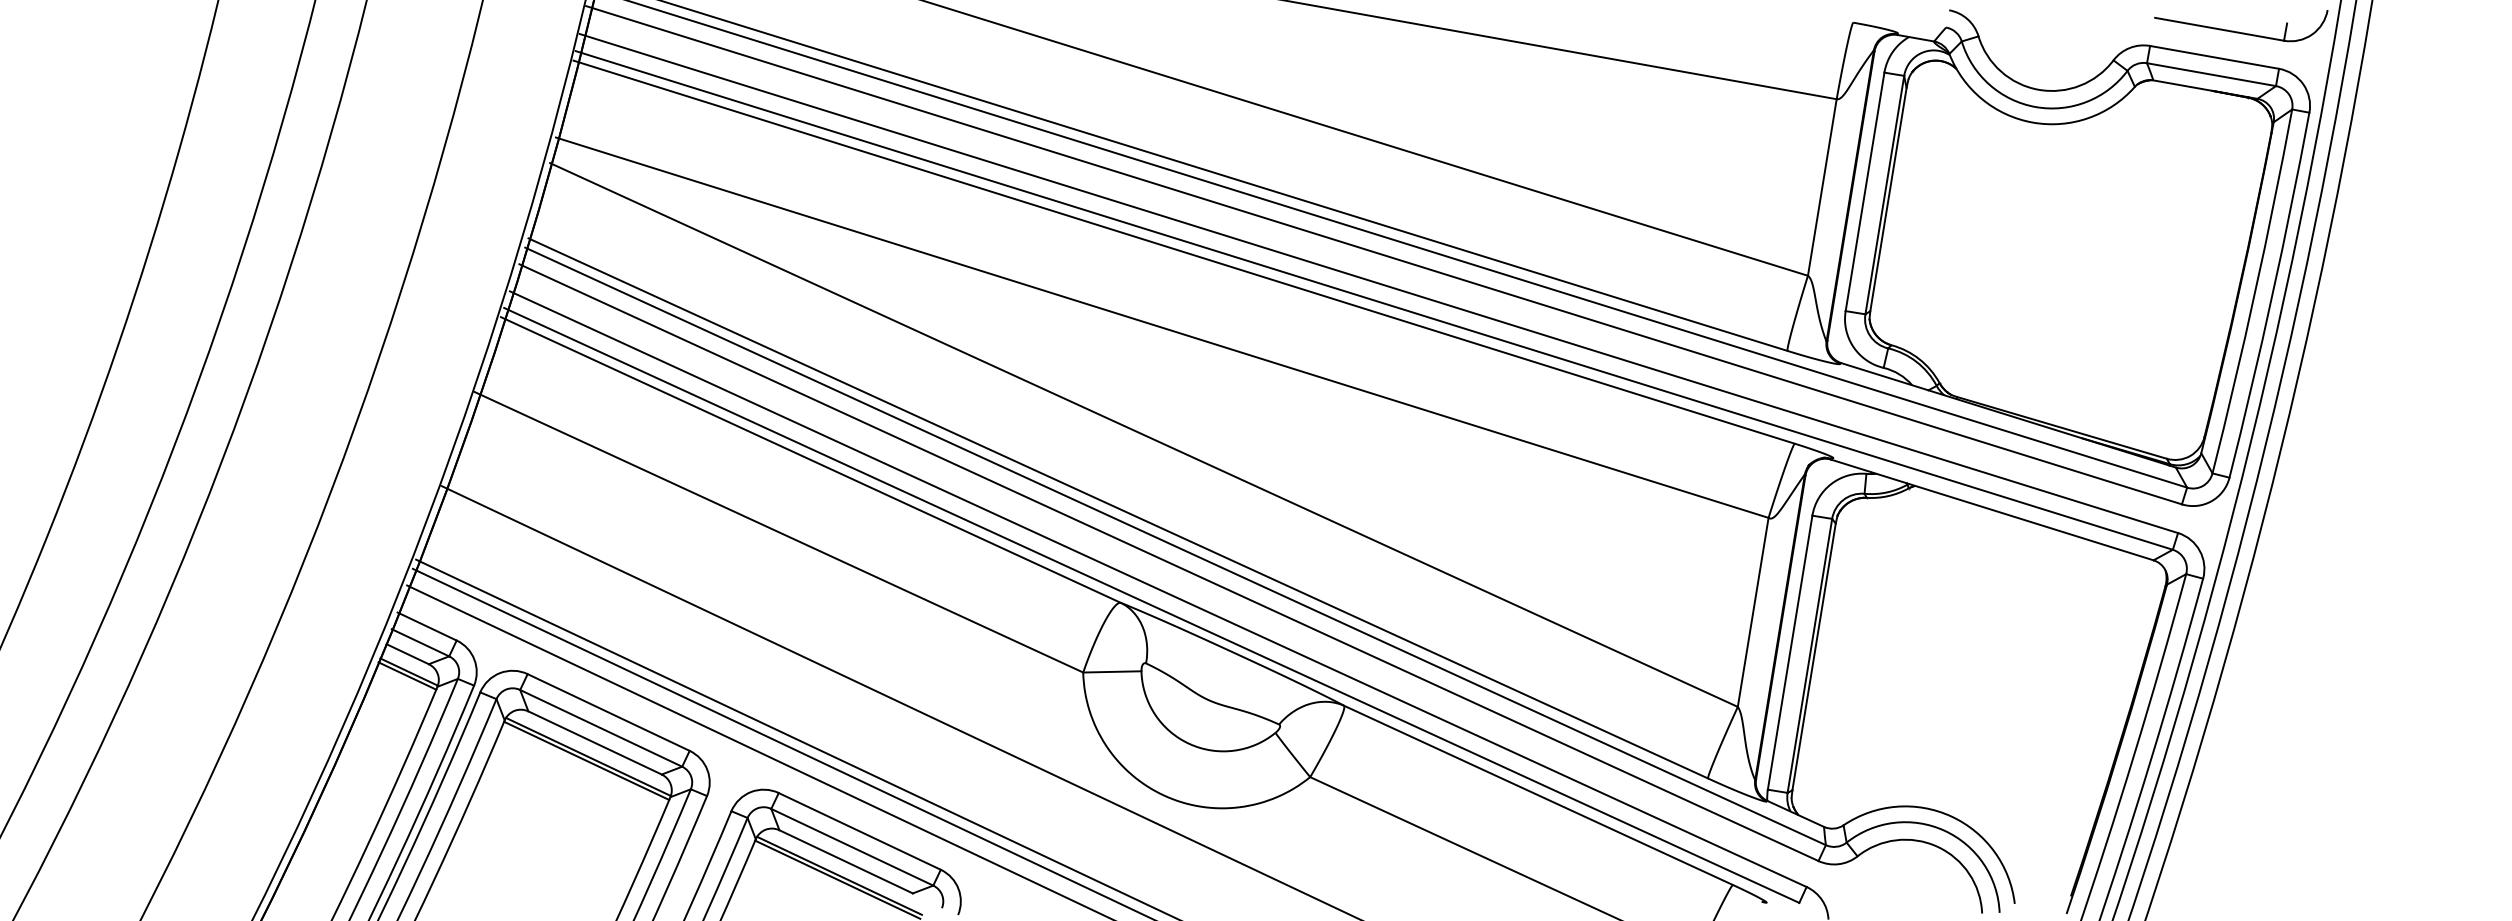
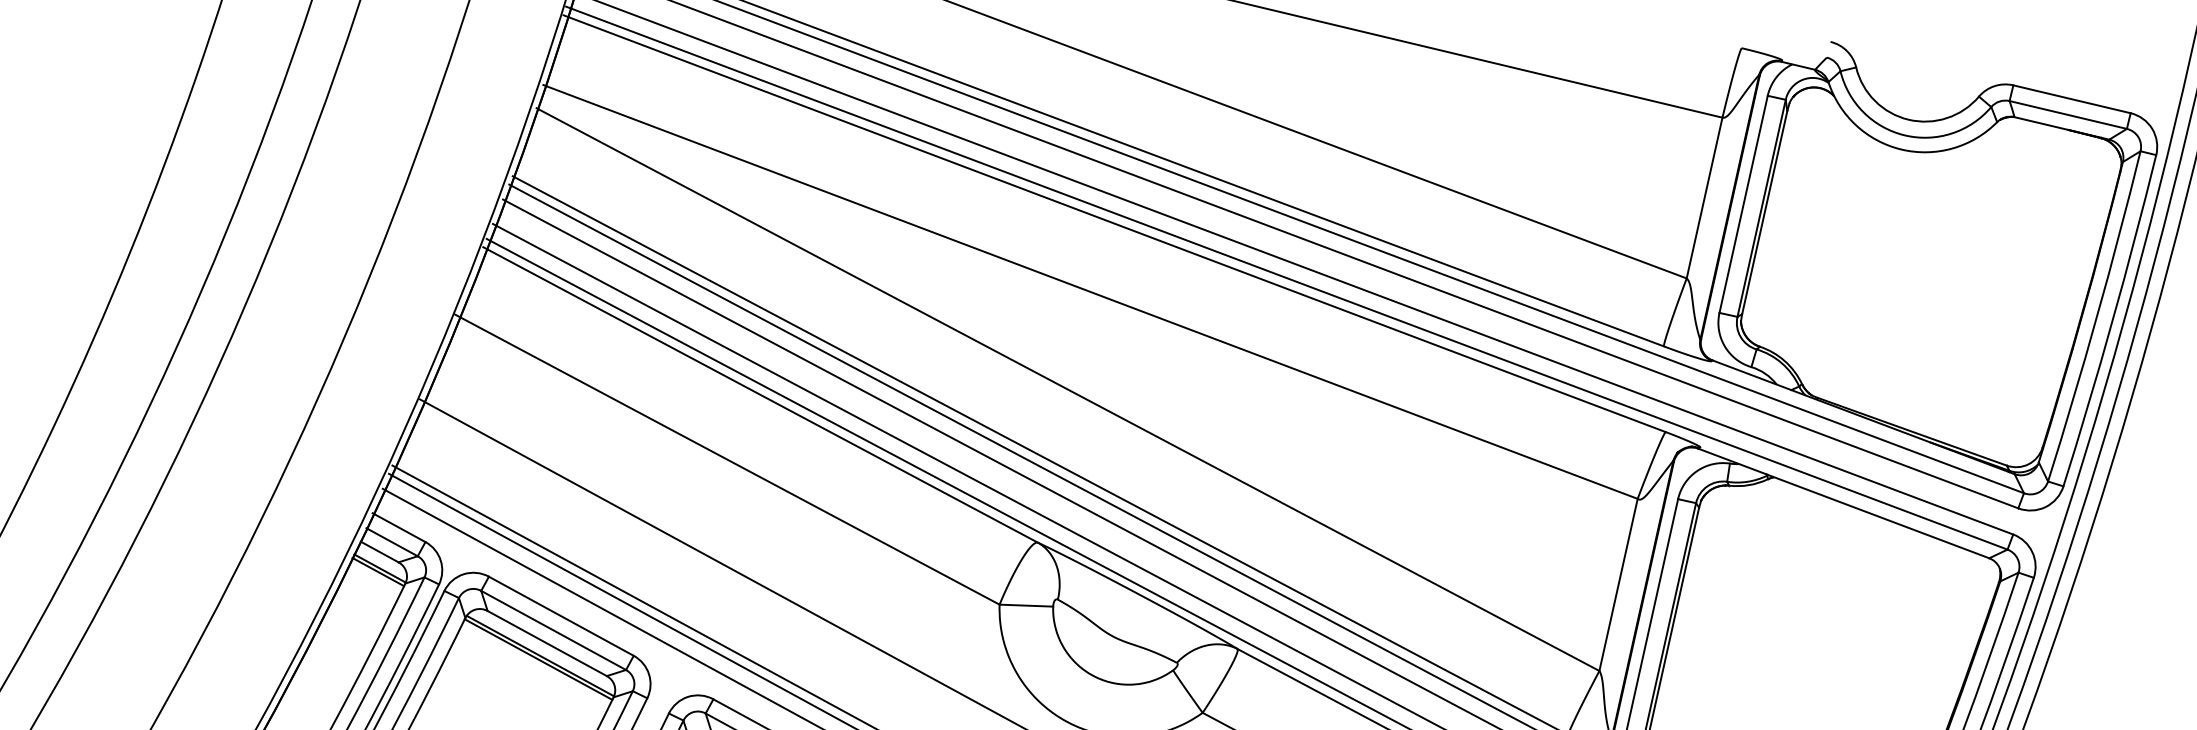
part: (2241, 26) -> (2098, 72), removed

